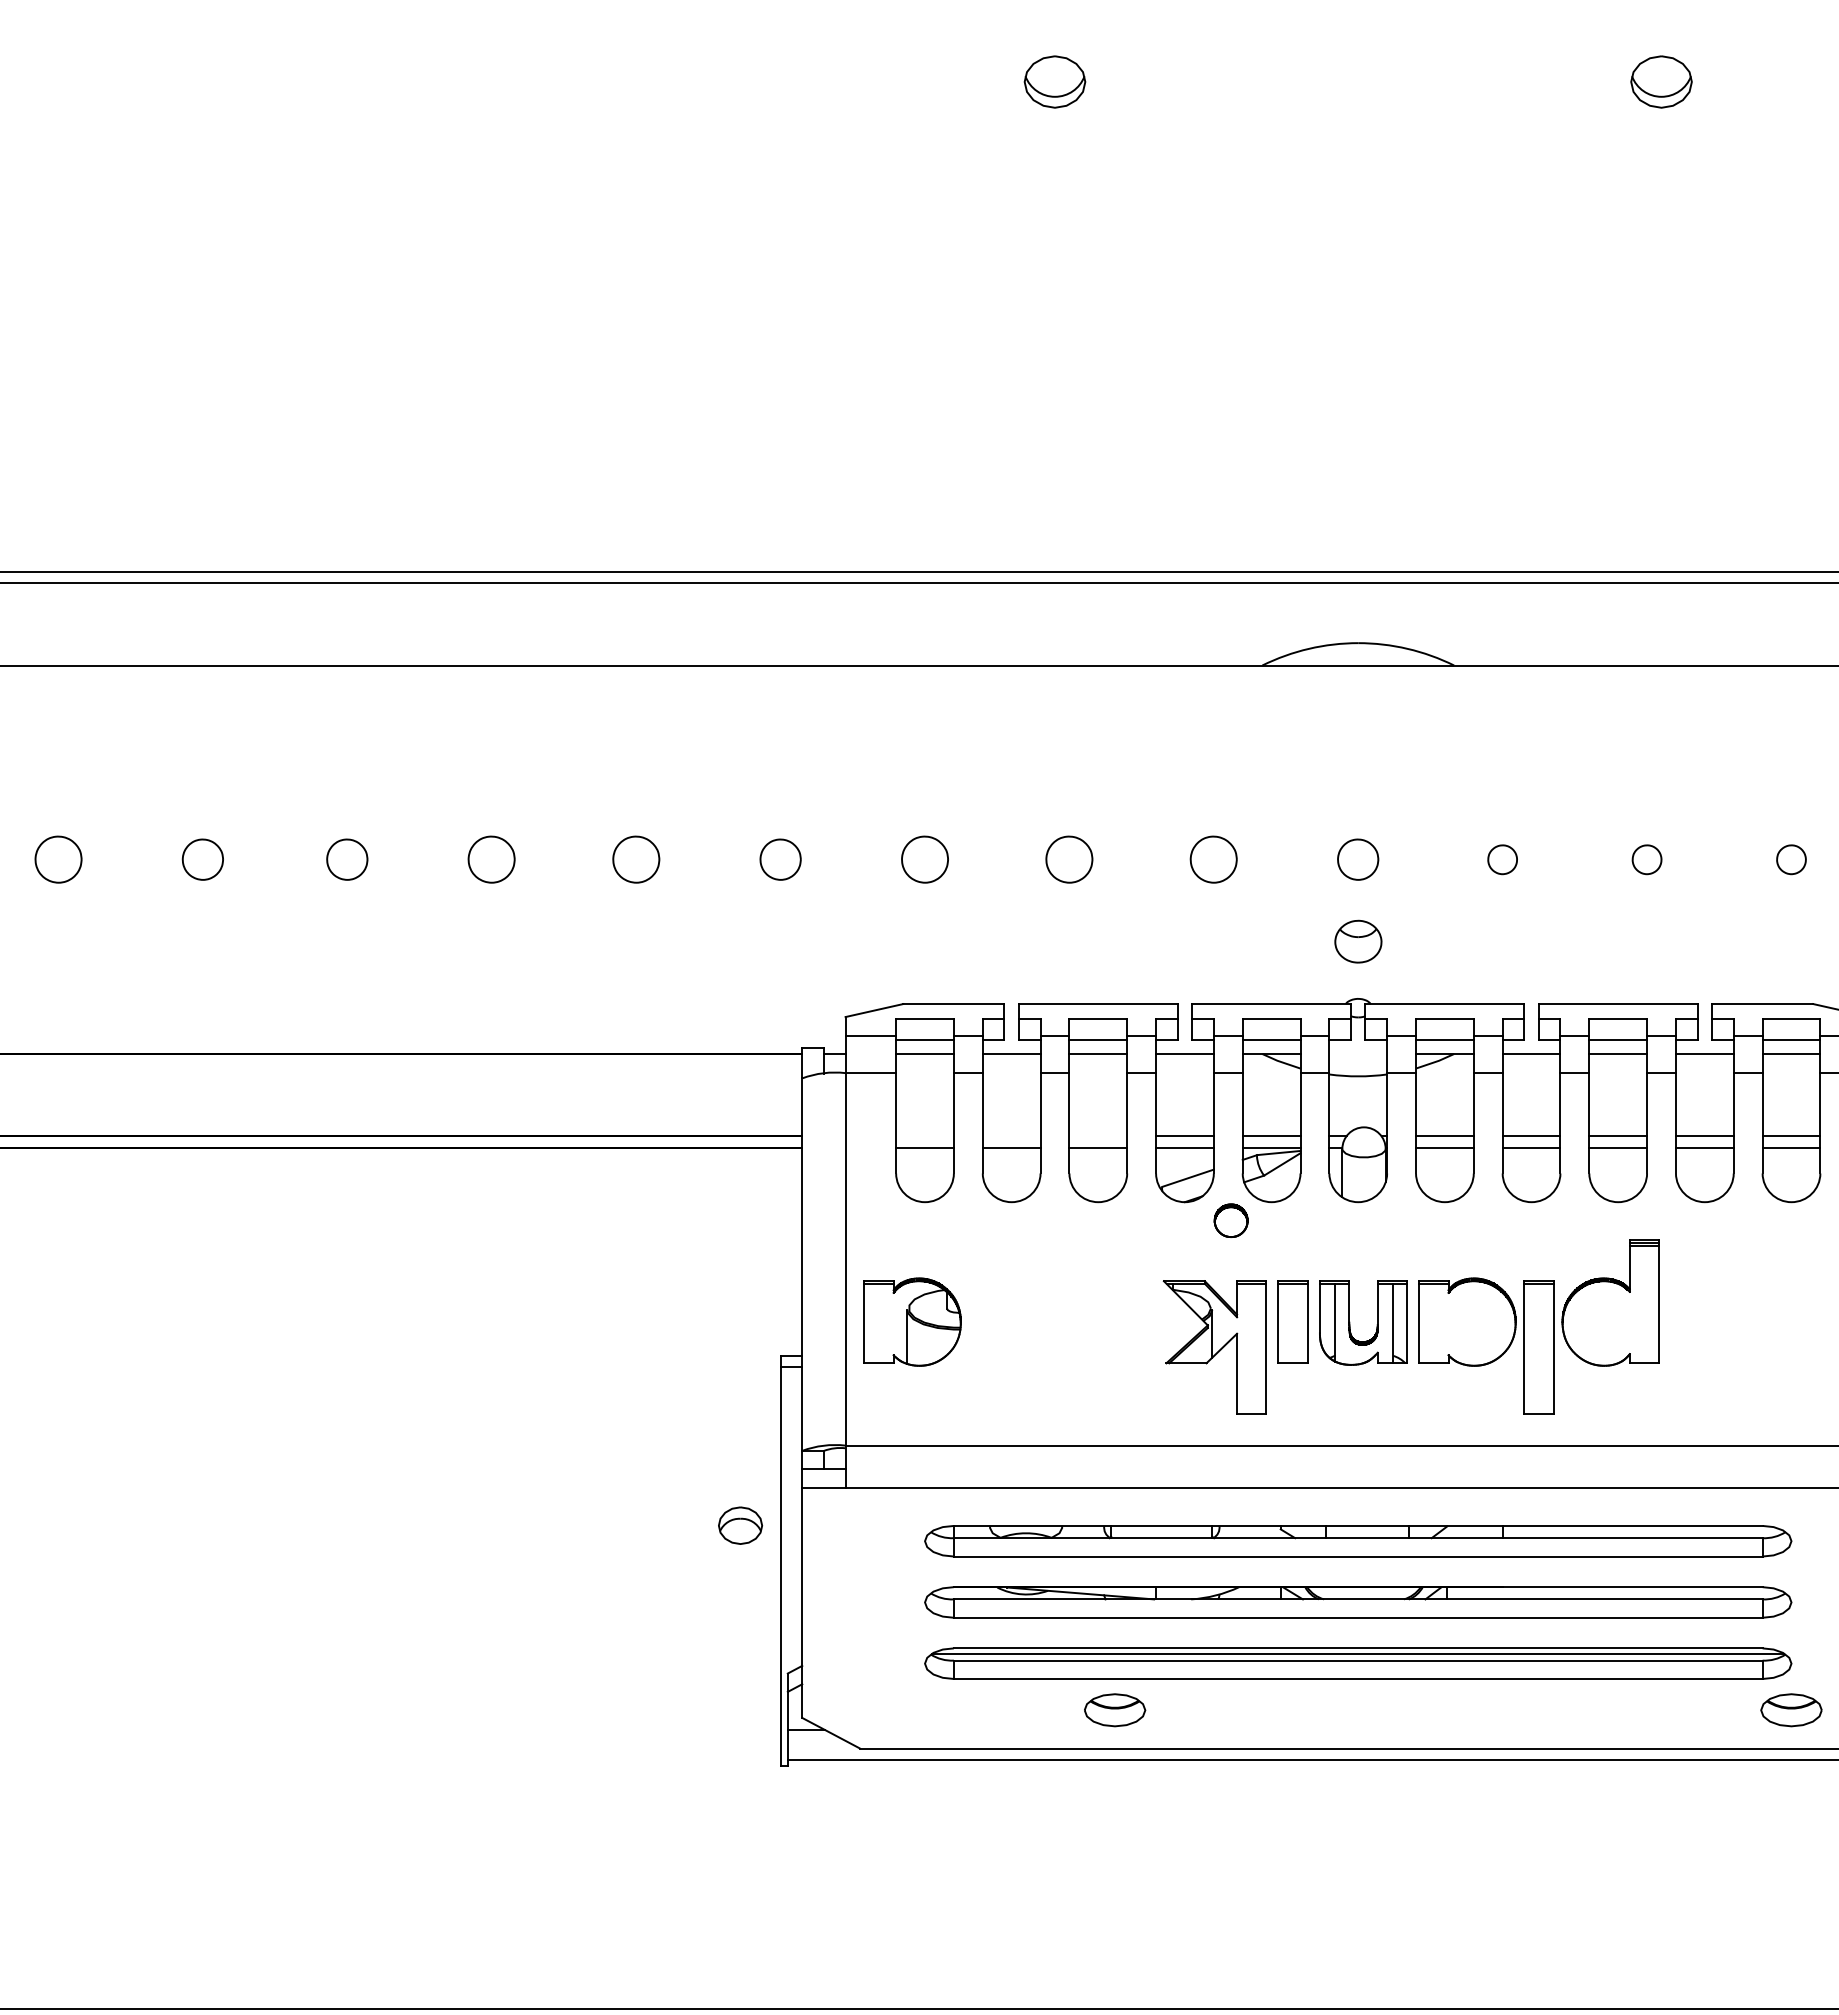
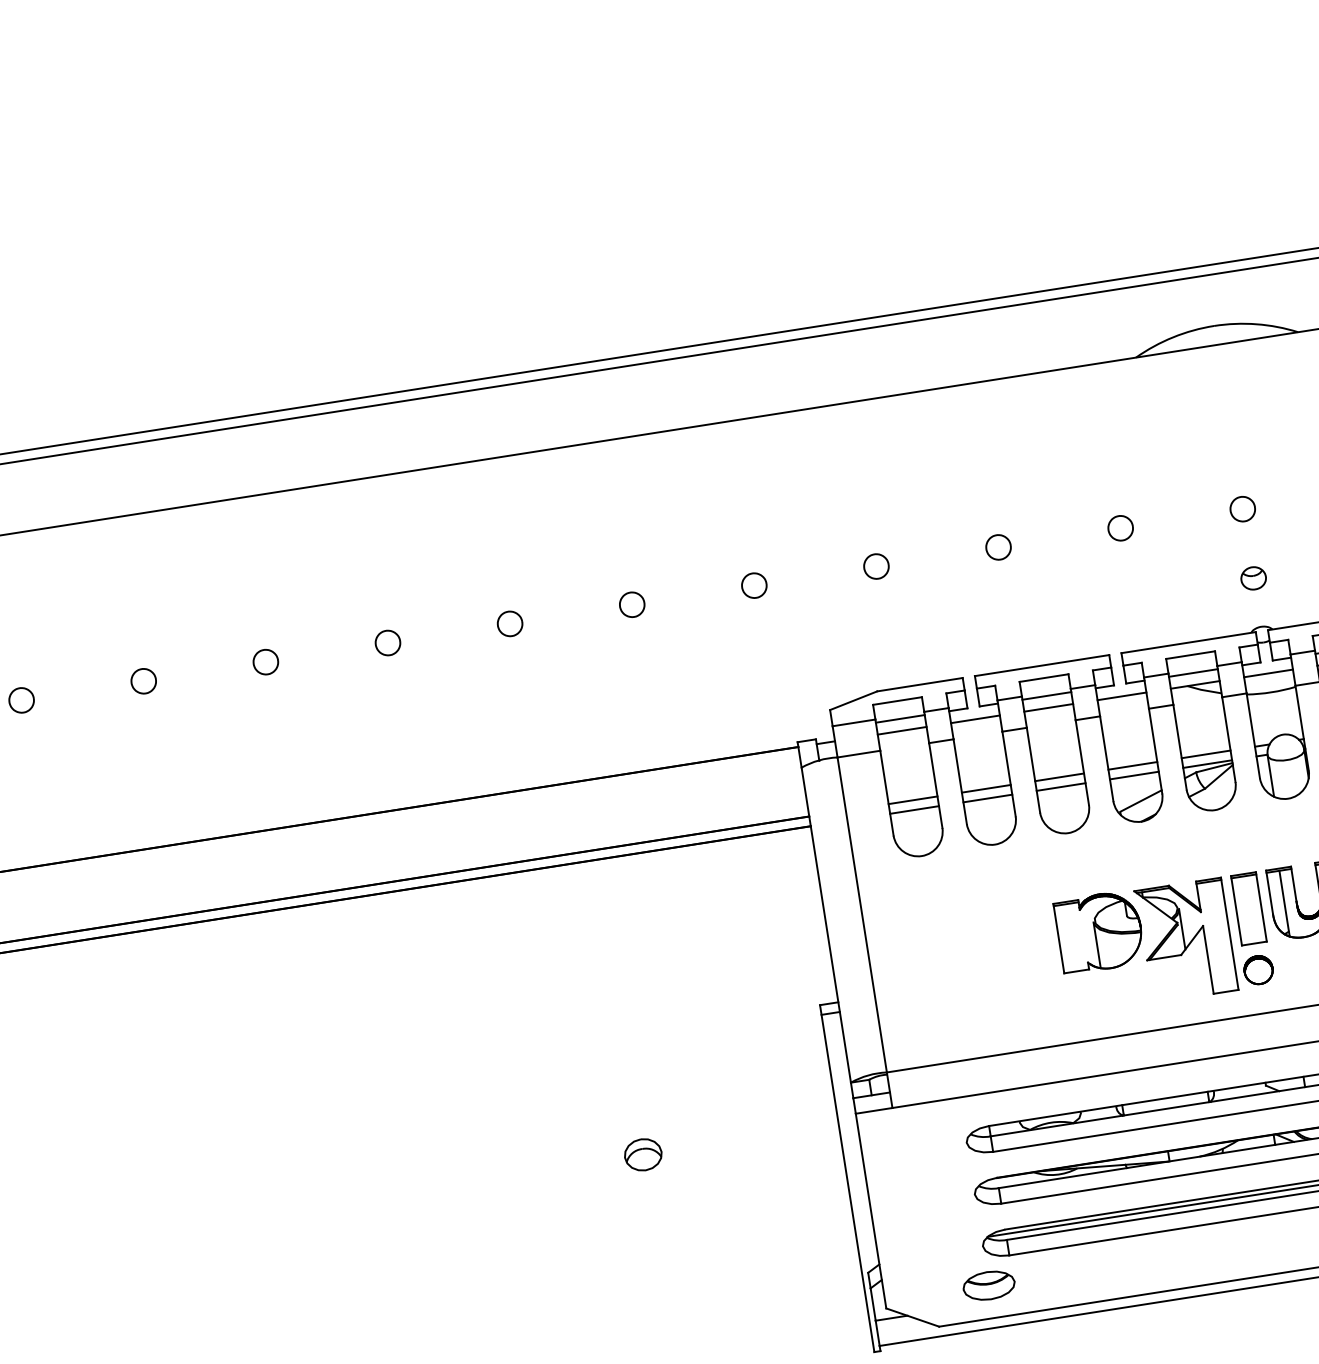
part: (58, 859) -> (143, 681), size x0.62
part: (202, 859) -> (265, 661), size x0.71
part: (347, 859) -> (388, 642), size x0.71
part: (491, 859) -> (509, 623), size x0.62
part: (635, 859) -> (631, 604), size x0.62
part: (780, 859) -> (754, 585), size x0.71
part: (924, 859) -> (875, 566), size x0.62
part: (1069, 859) -> (998, 547), size x0.62
part: (1213, 859) -> (1120, 528), size x0.62
part: (1358, 859) -> (1242, 508), size x0.71
part: (1357, 941) -> (1252, 578), size x0.62
line: (1358, 1054) -> (1268, 673), added
line: (924, 1136) -> (912, 800), added
line: (1011, 1136) -> (986, 789), added
line: (1098, 1136) -> (1059, 777), added
part: (1230, 1220) -> (1258, 970), moved
part: (912, 1321) -> (1099, 931), moved
part: (740, 1525) -> (643, 1154), moved
part: (1115, 1710) -> (989, 1285), moved

